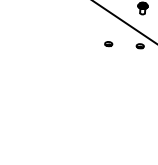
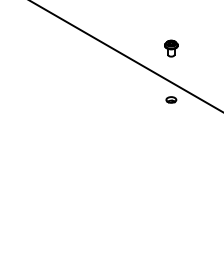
part: (108, 43) -> (128, 99), removed

